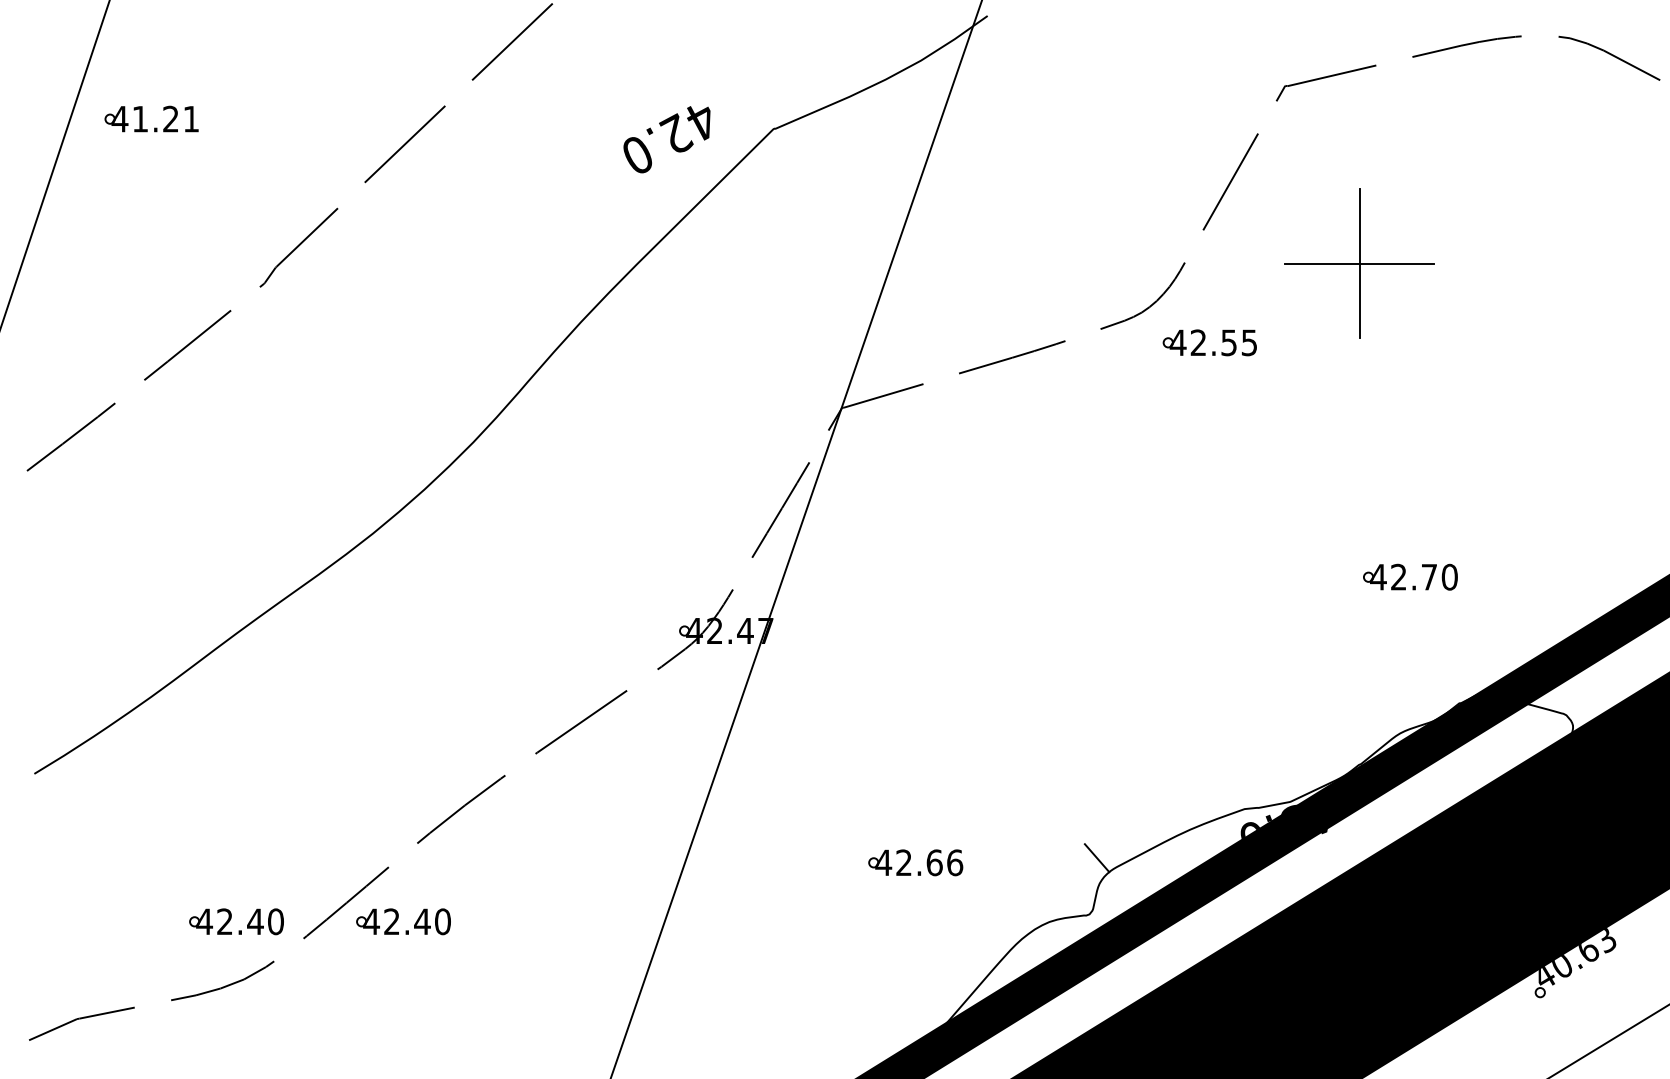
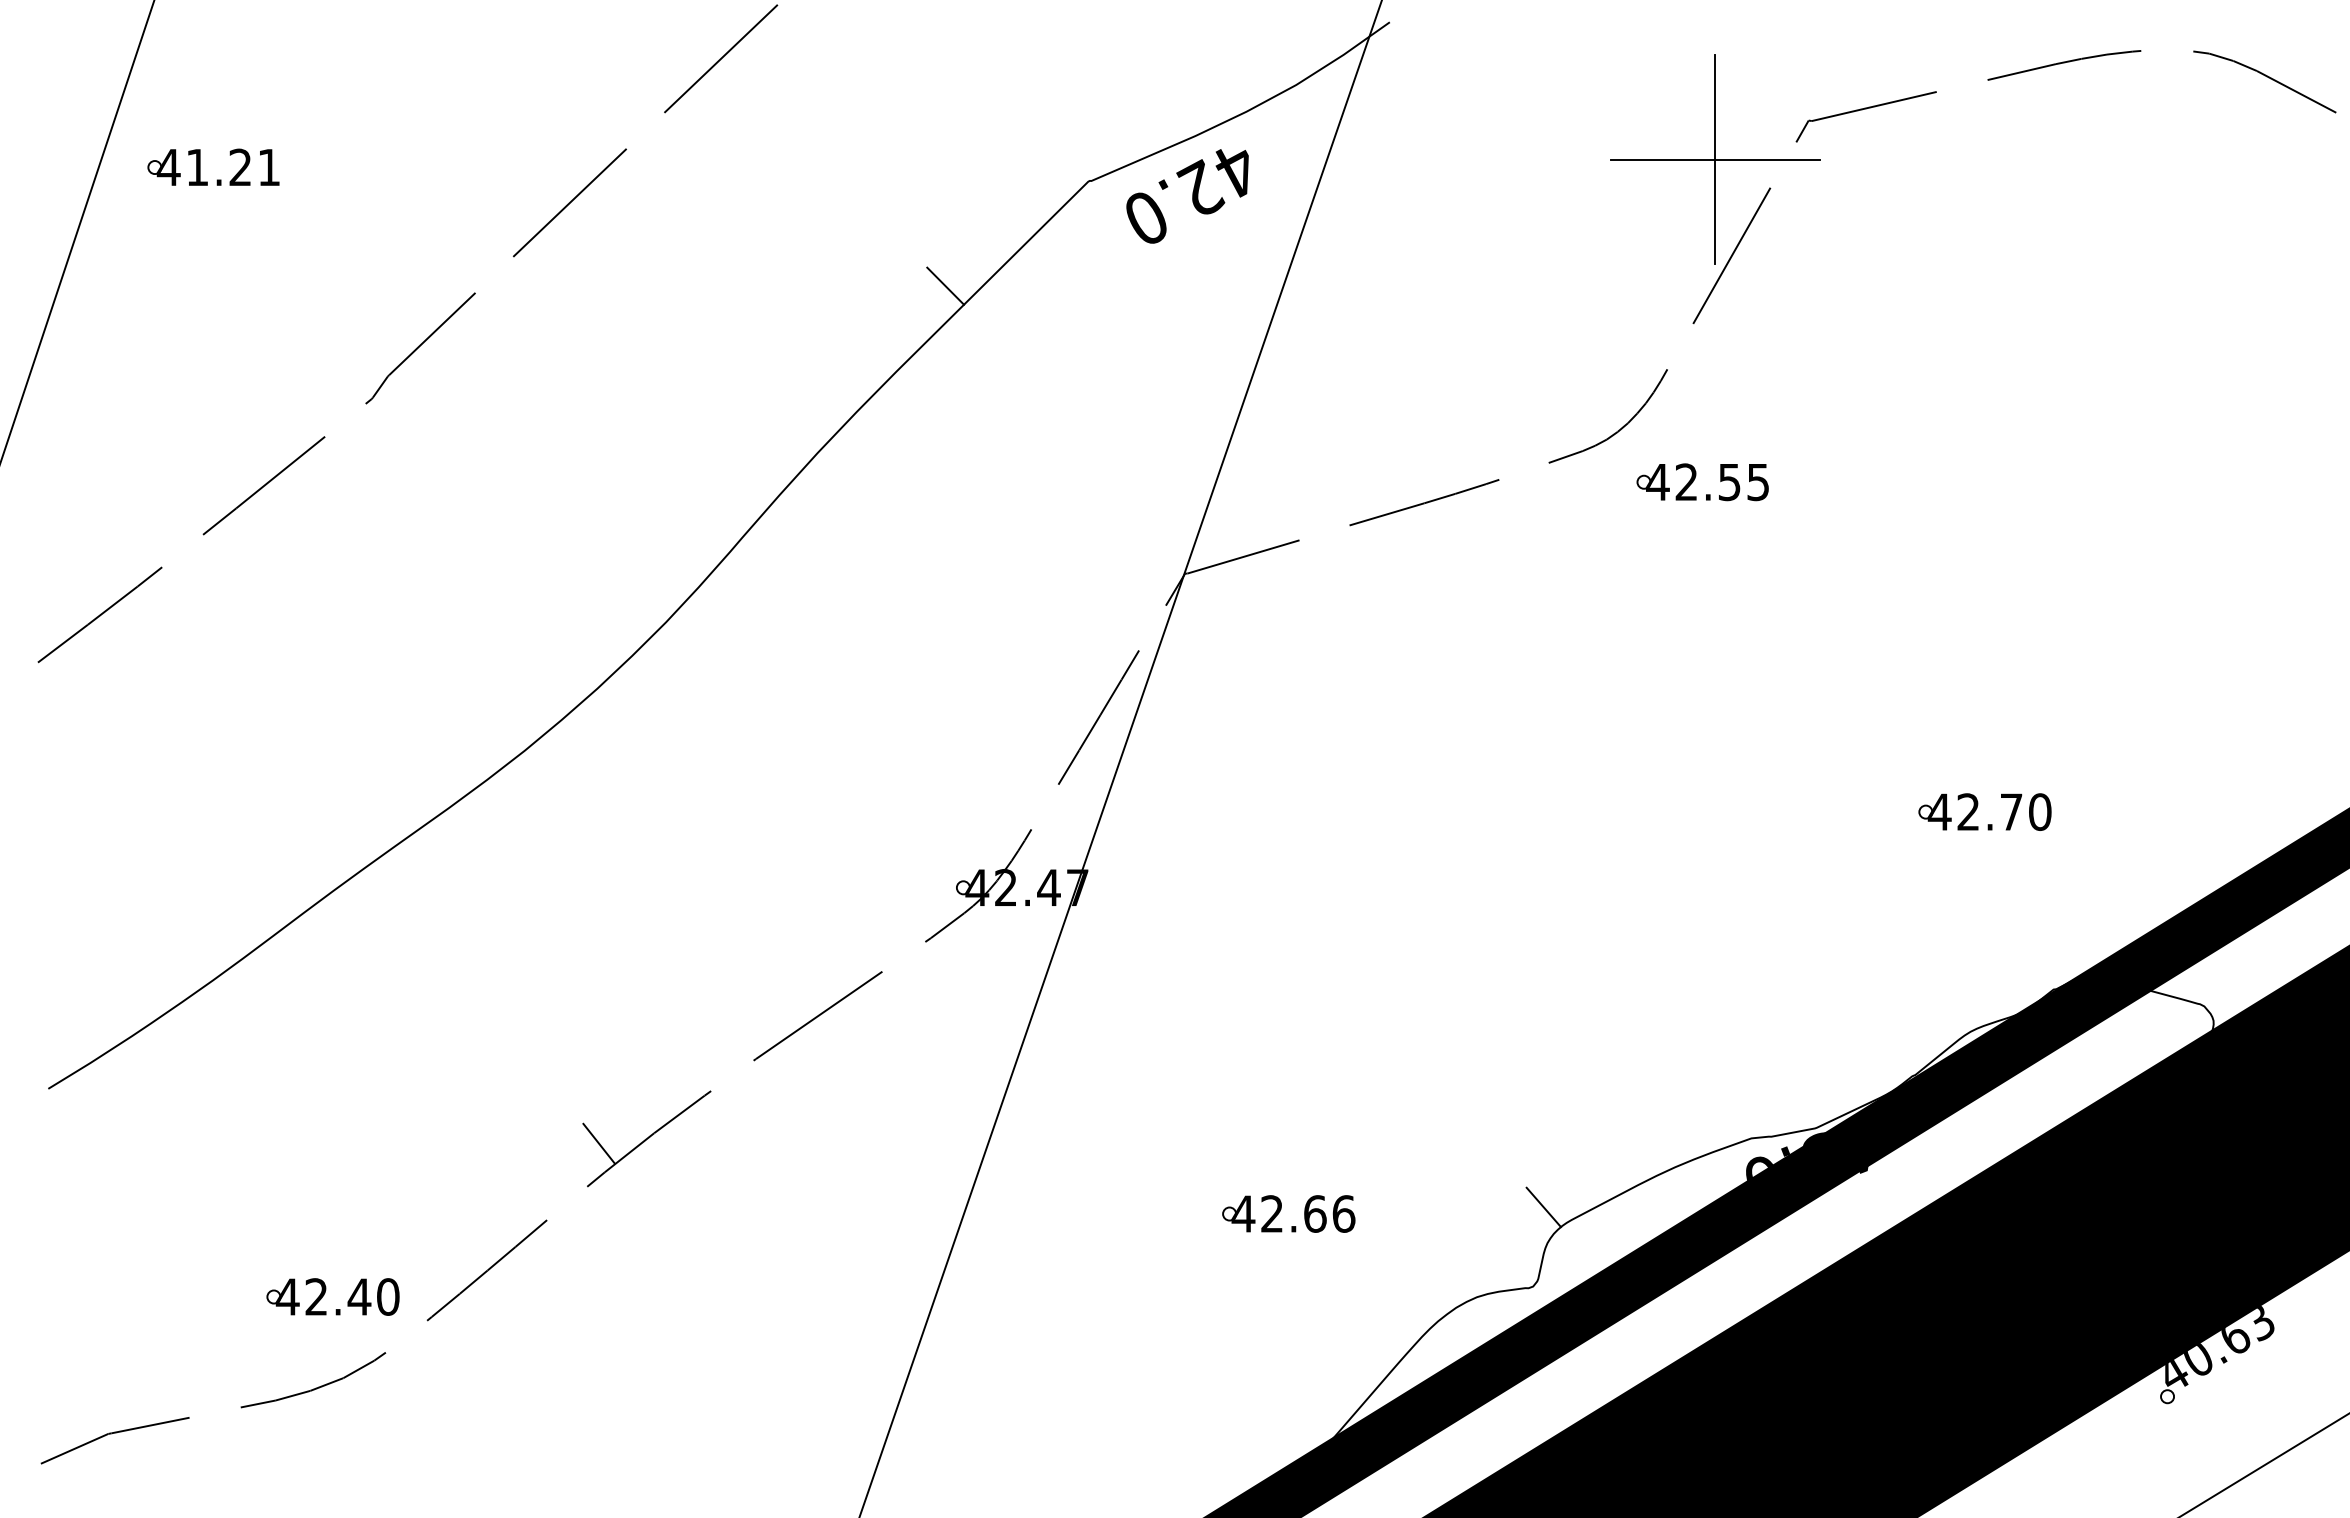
text: (666, 139) -> (1187, 196), moved
line: (671, 203) -> (945, 285), added
part: (1359, 263) -> (1715, 159), moved
line: (425, 812) -> (598, 1143), added
part: (398, 919) -> (560, 1293), removed

